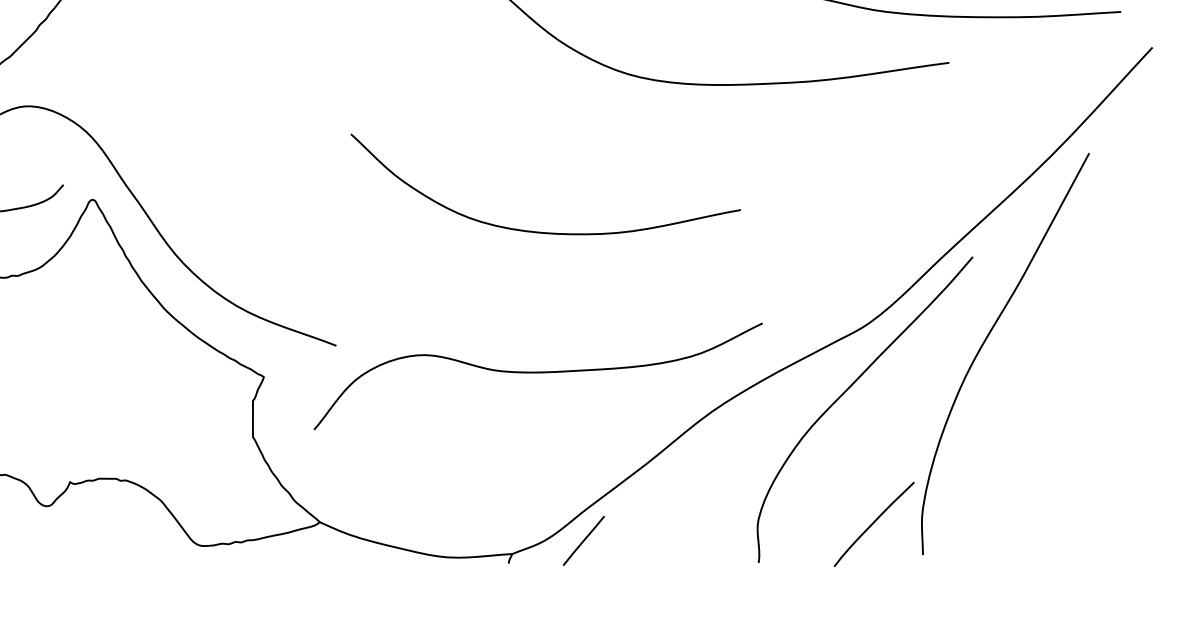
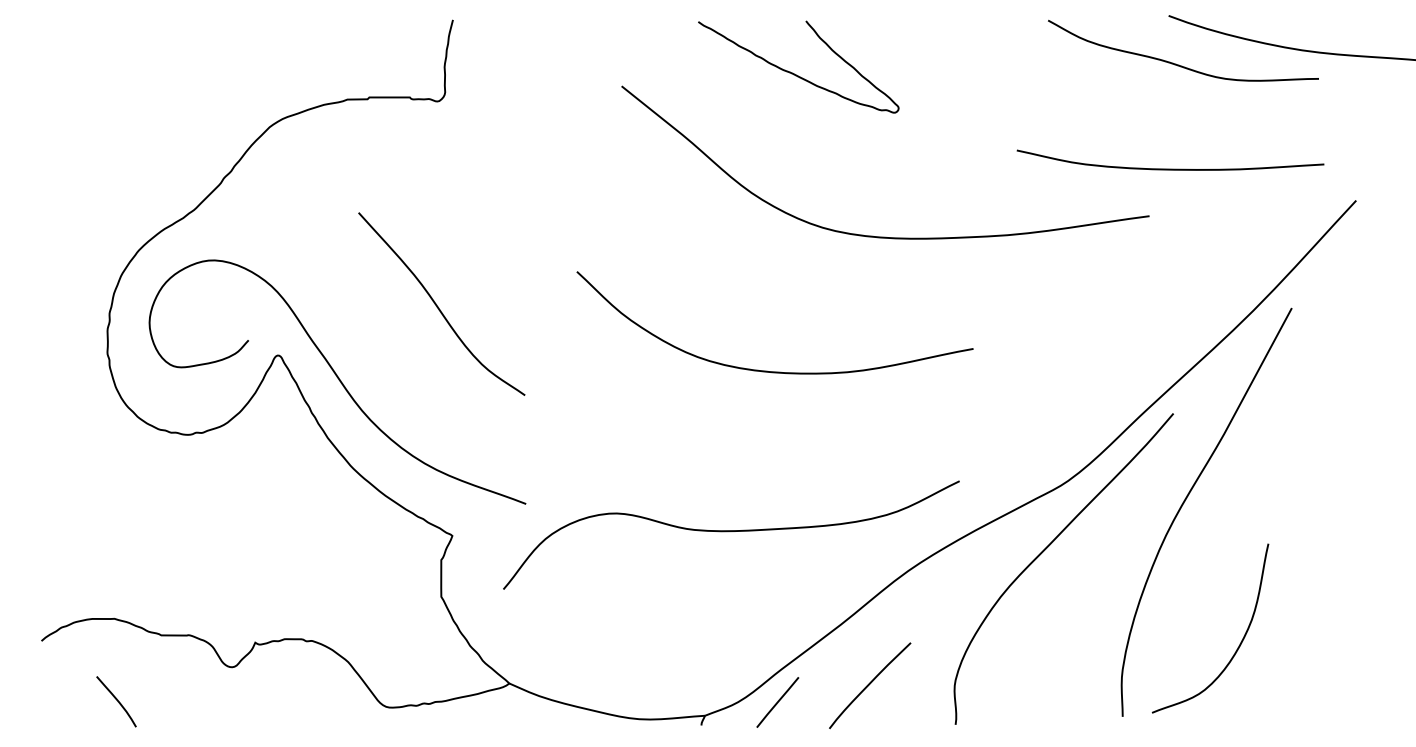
curve: (250, 151) -> (438, 306), added
curve: (538, 231) -> (767, 370), moved
curve: (1036, 484) -> (1238, 645), added
curve: (874, 523) -> (870, 684), moved

